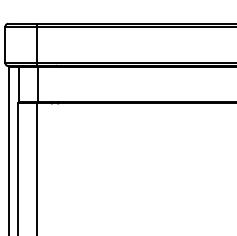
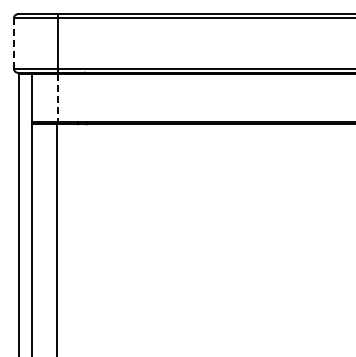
line: (5, 44) -> (13, 43), solid -> dashed
line: (37, 84) -> (58, 98), solid -> dashed

